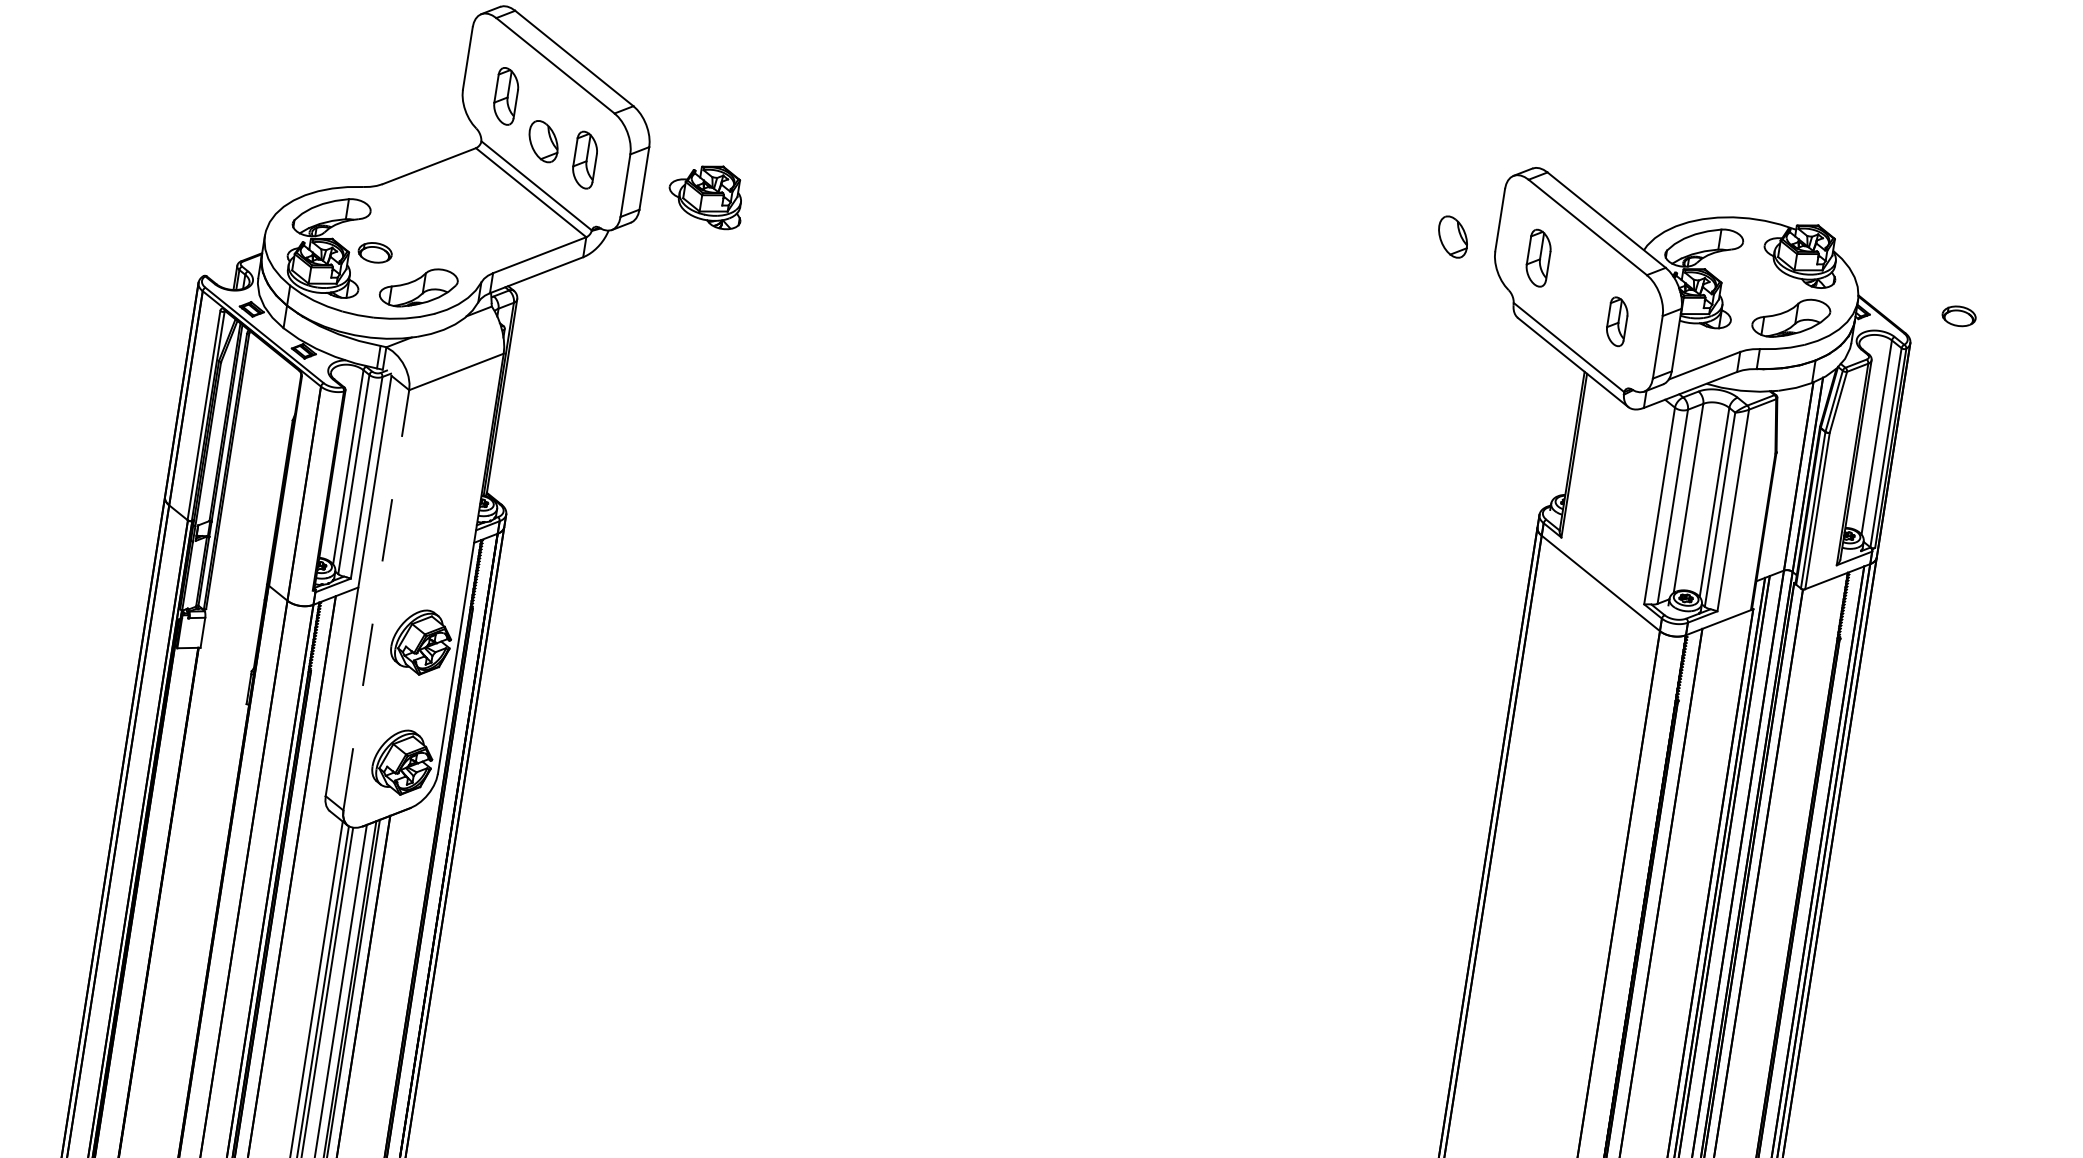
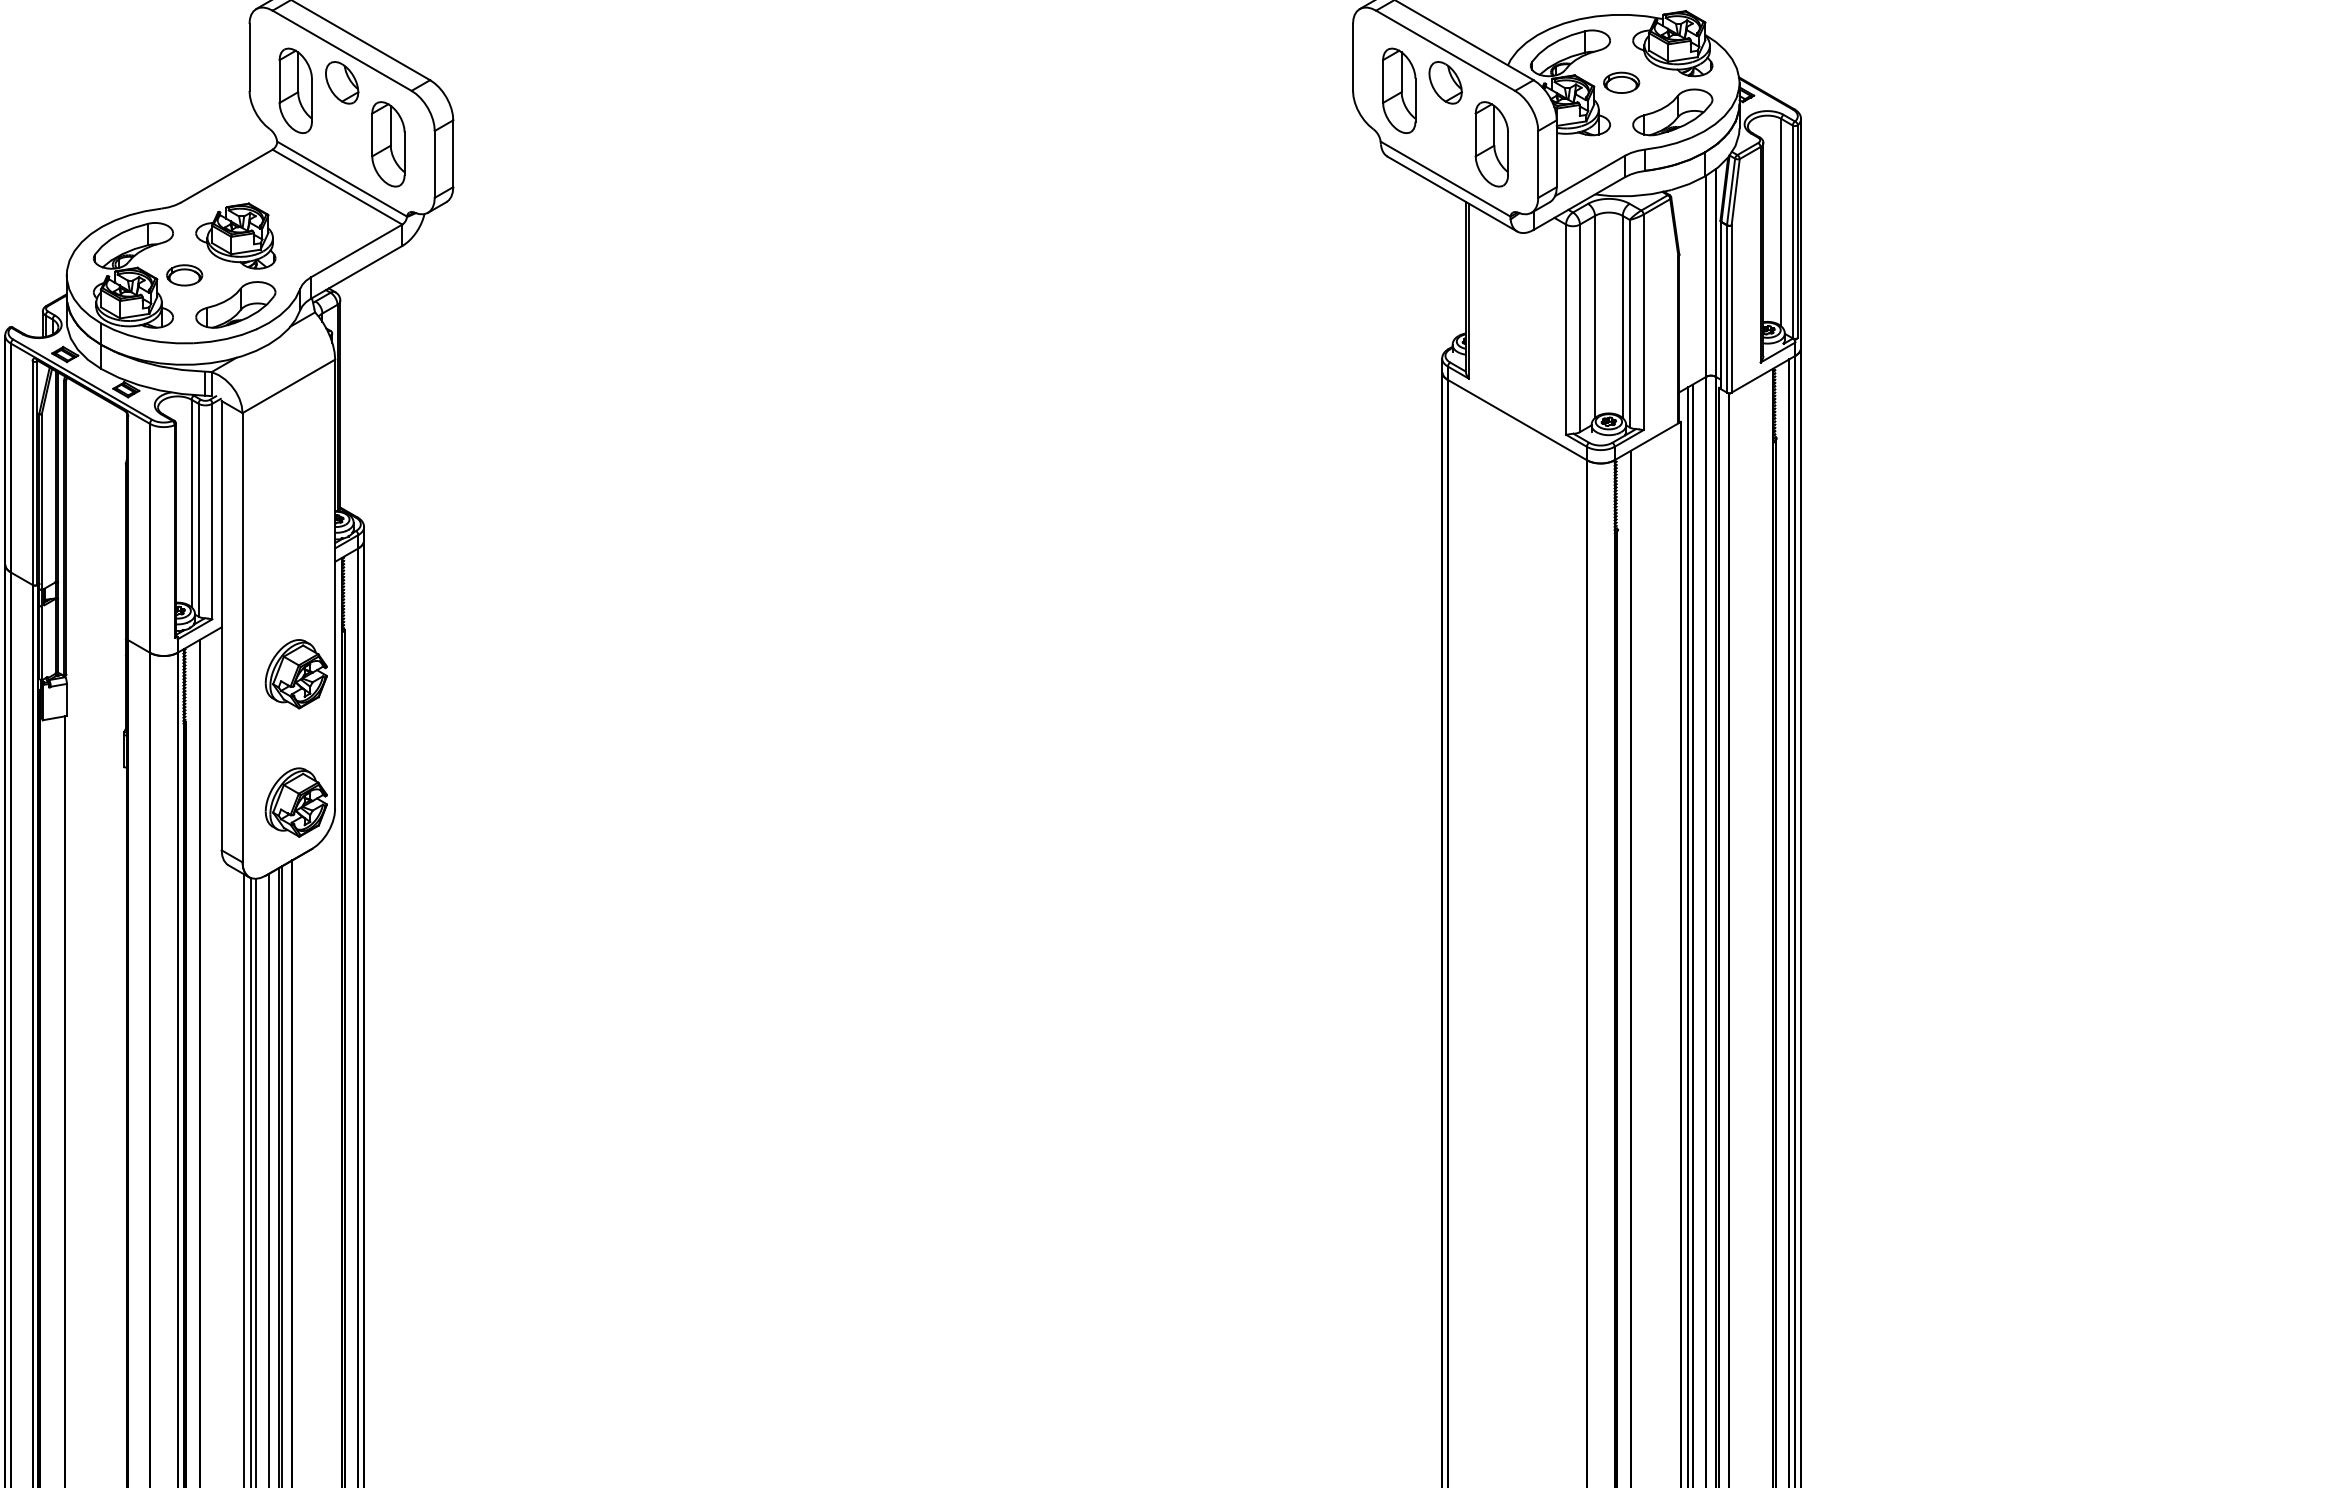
part: (506, 96) -> (295, 90), size x1.43
part: (543, 141) -> (342, 82), moved
part: (585, 160) -> (388, 144), size x1.43
part: (706, 194) -> (235, 235), moved
part: (1452, 236) -> (1445, 82), moved
part: (1538, 257) -> (1399, 90), size x1.43
part: (1959, 315) -> (1621, 82), moved
part: (1616, 321) -> (1491, 144), size x1.67
line: (376, 600) -> (242, 637), dashed -> solid

